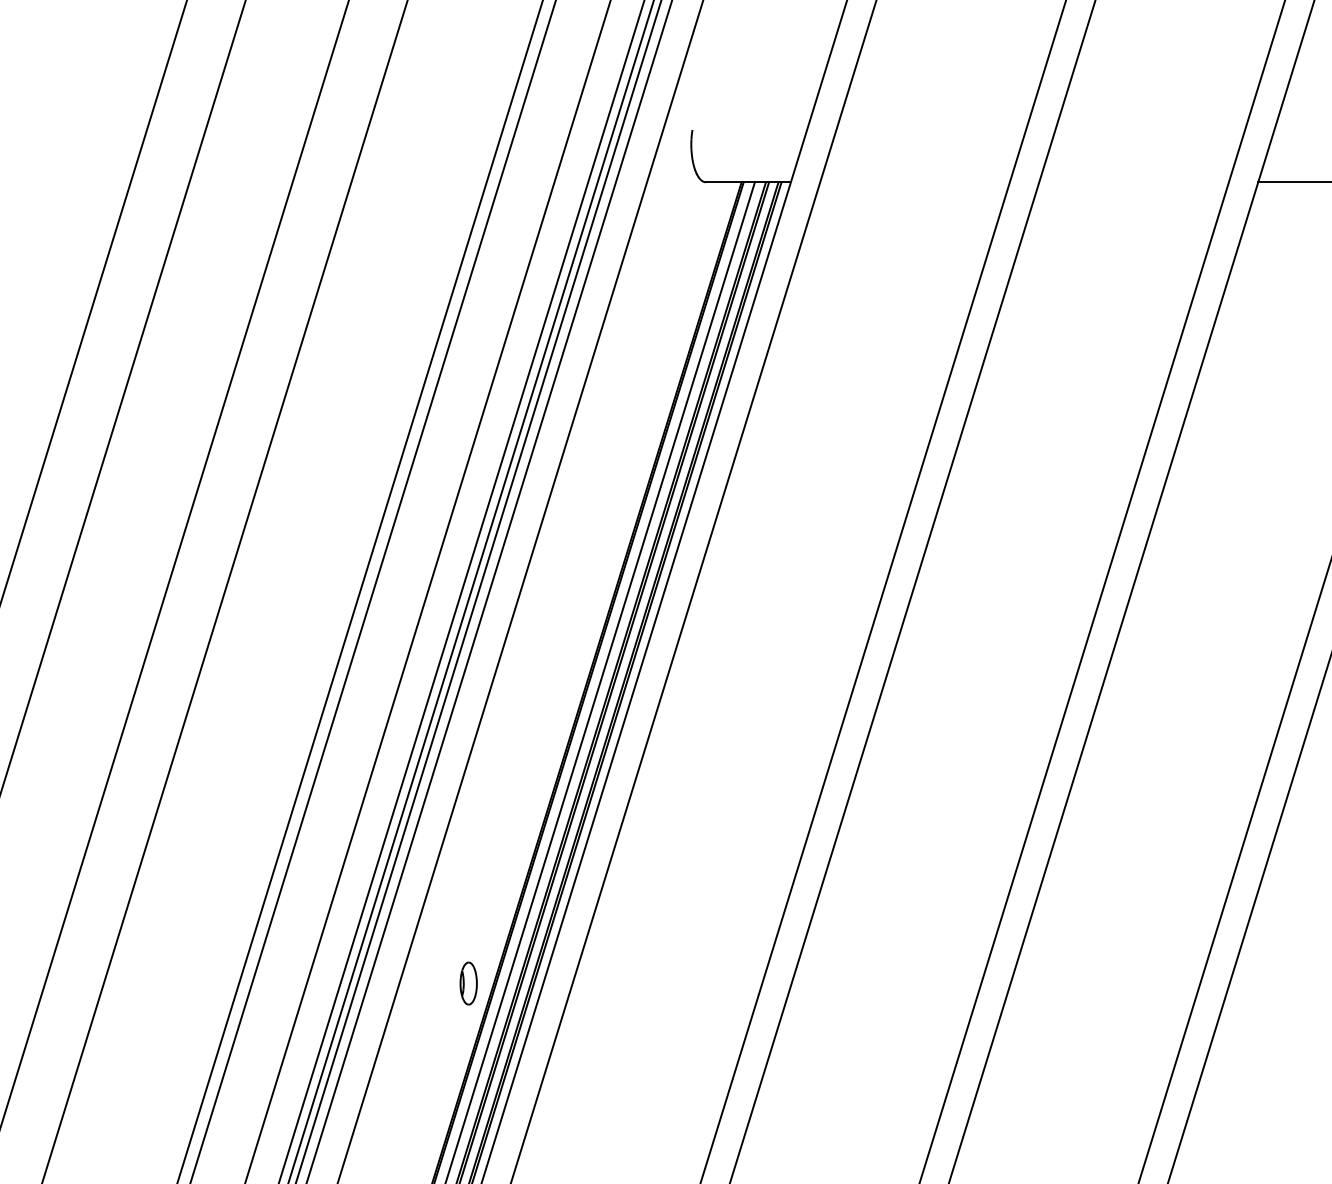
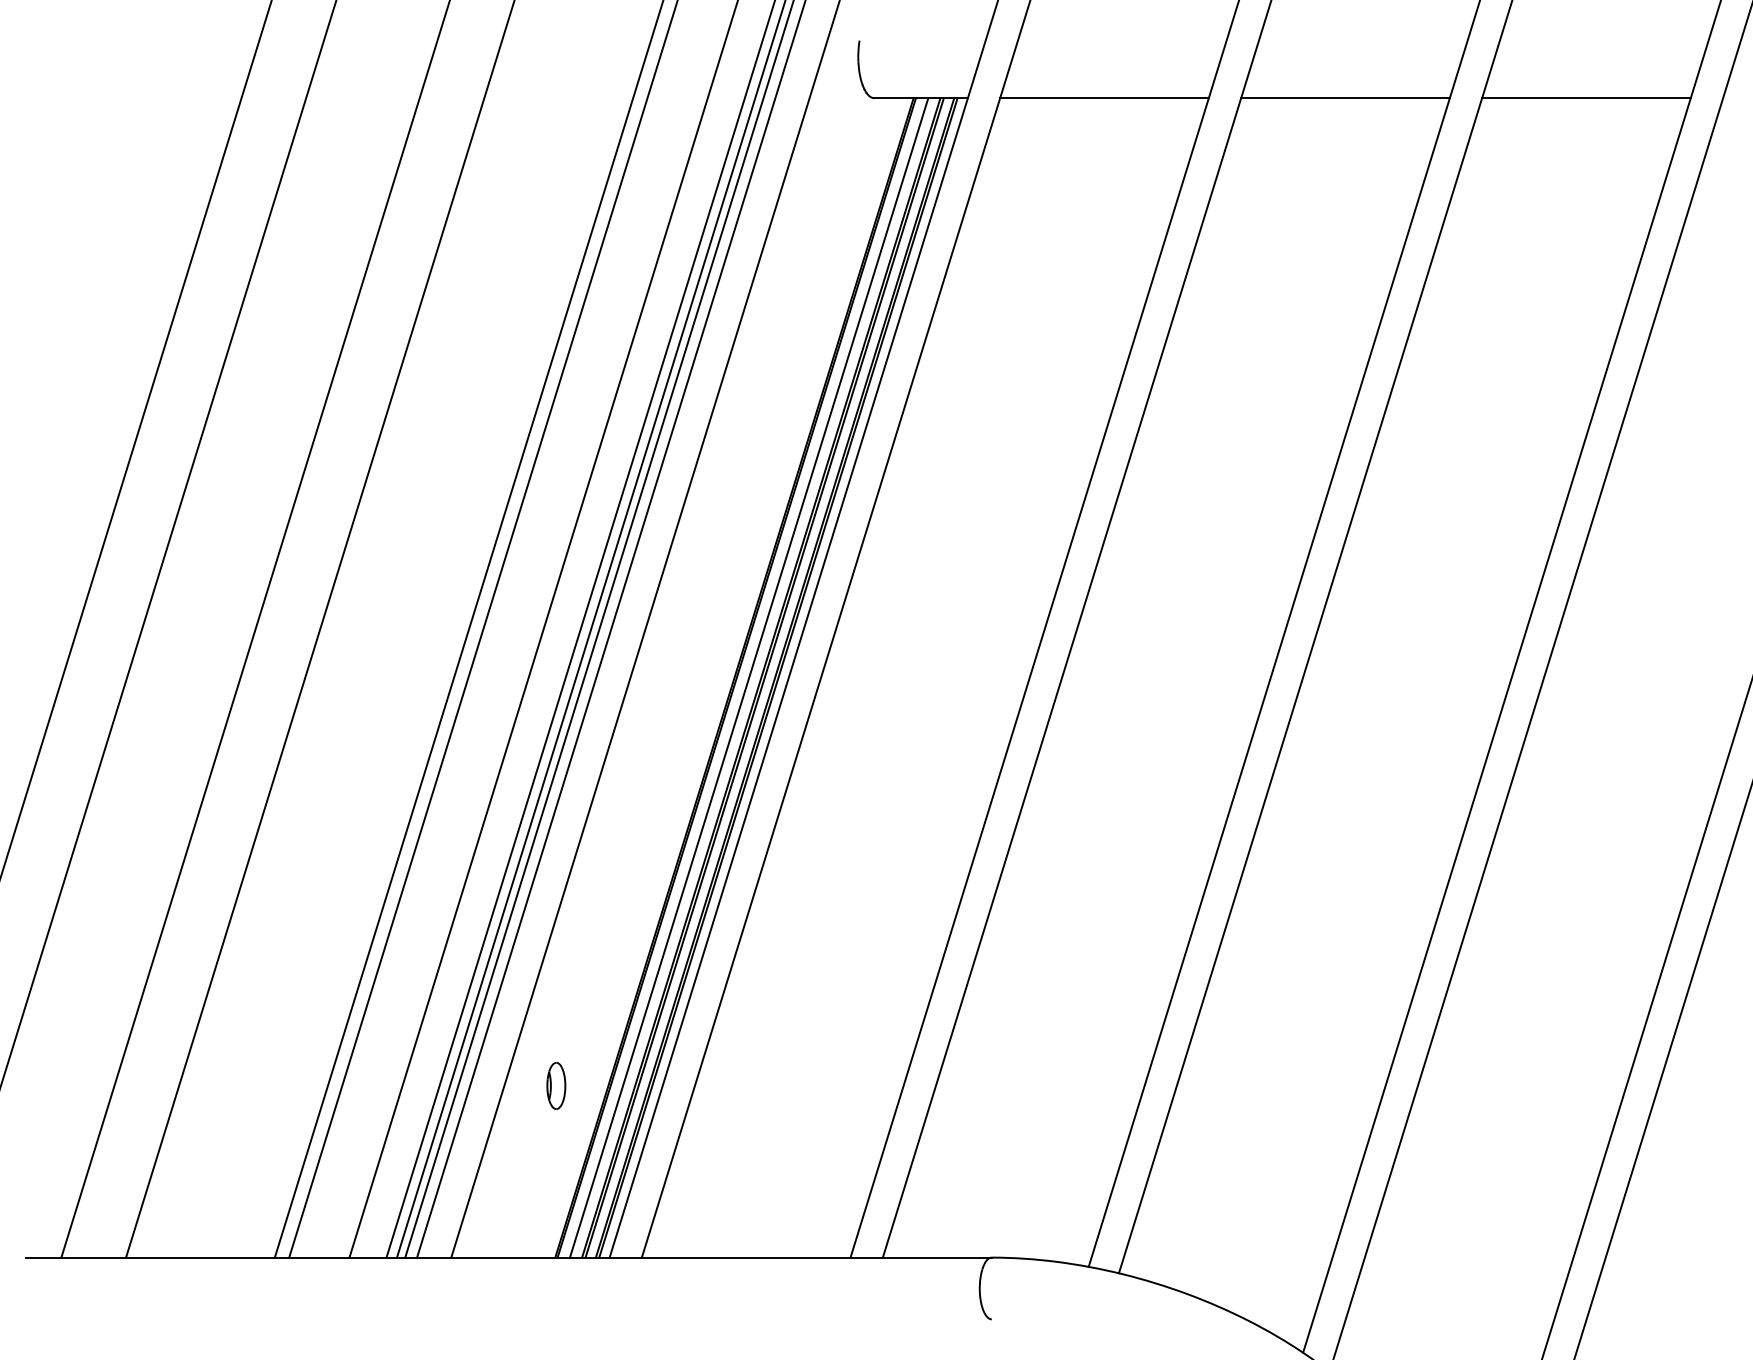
line: (915, 182) -> (1104, 98), added
line: (1134, 182) -> (1345, 98), added
part: (468, 983) -> (556, 1085), moved

